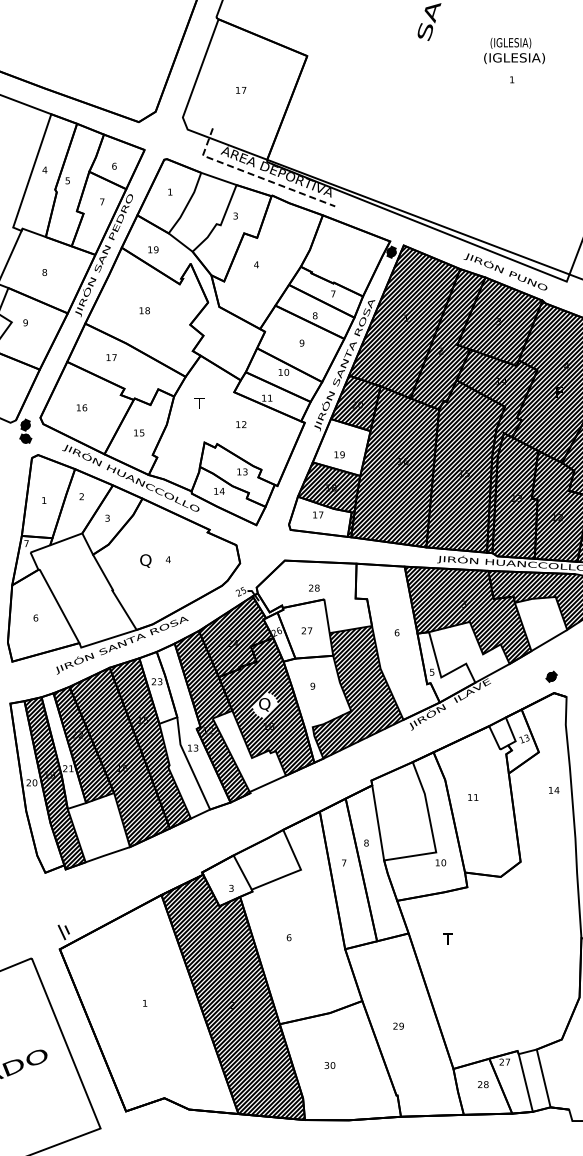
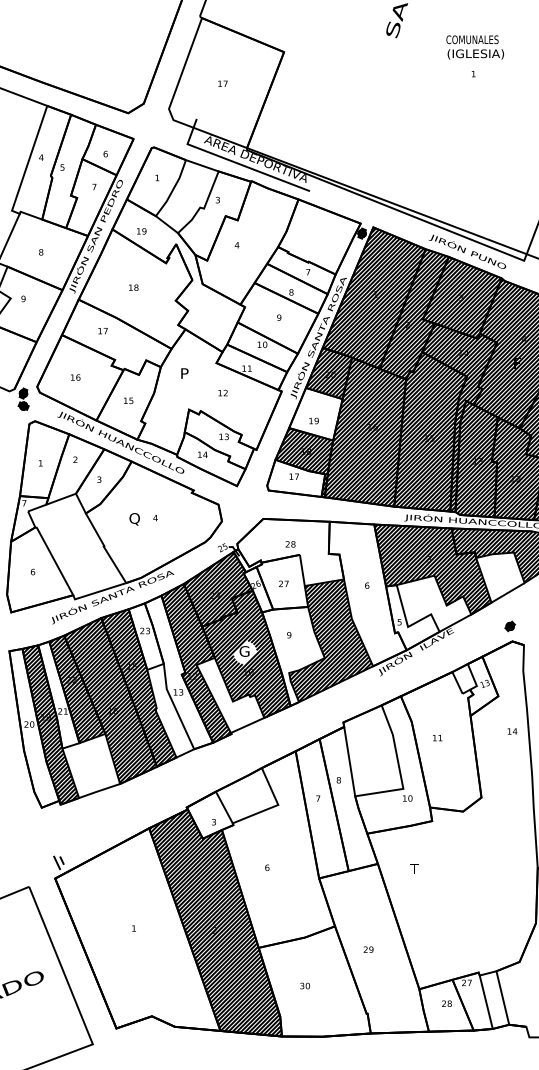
text: (510, 42) -> (472, 39), (IGLESIA) -> COMUNALES
line: (255, 175) -> (236, 162), dashed -> solid
text: (199, 403) -> (184, 373), T -> P
text: (264, 704) -> (244, 652), Q -> G

